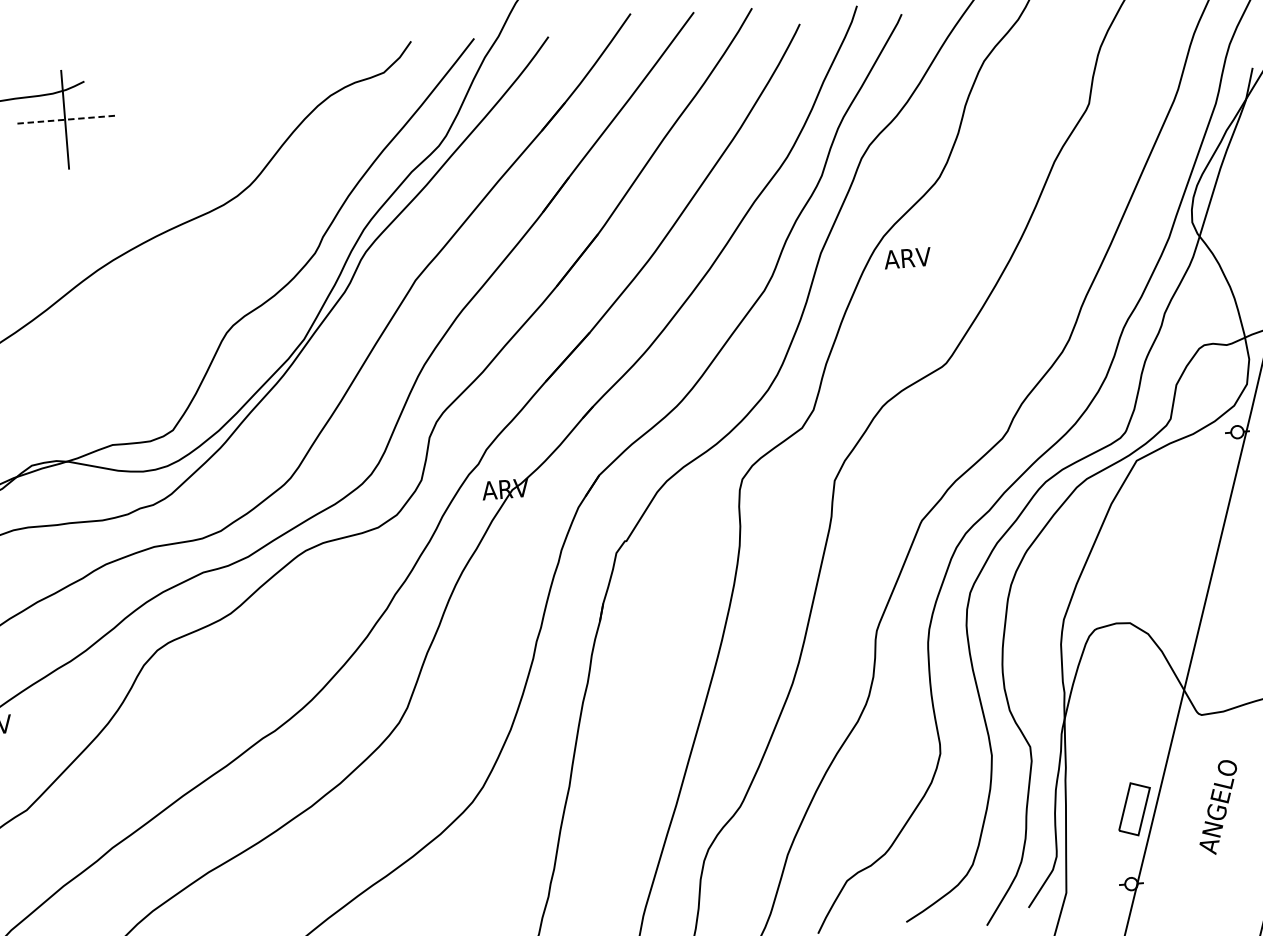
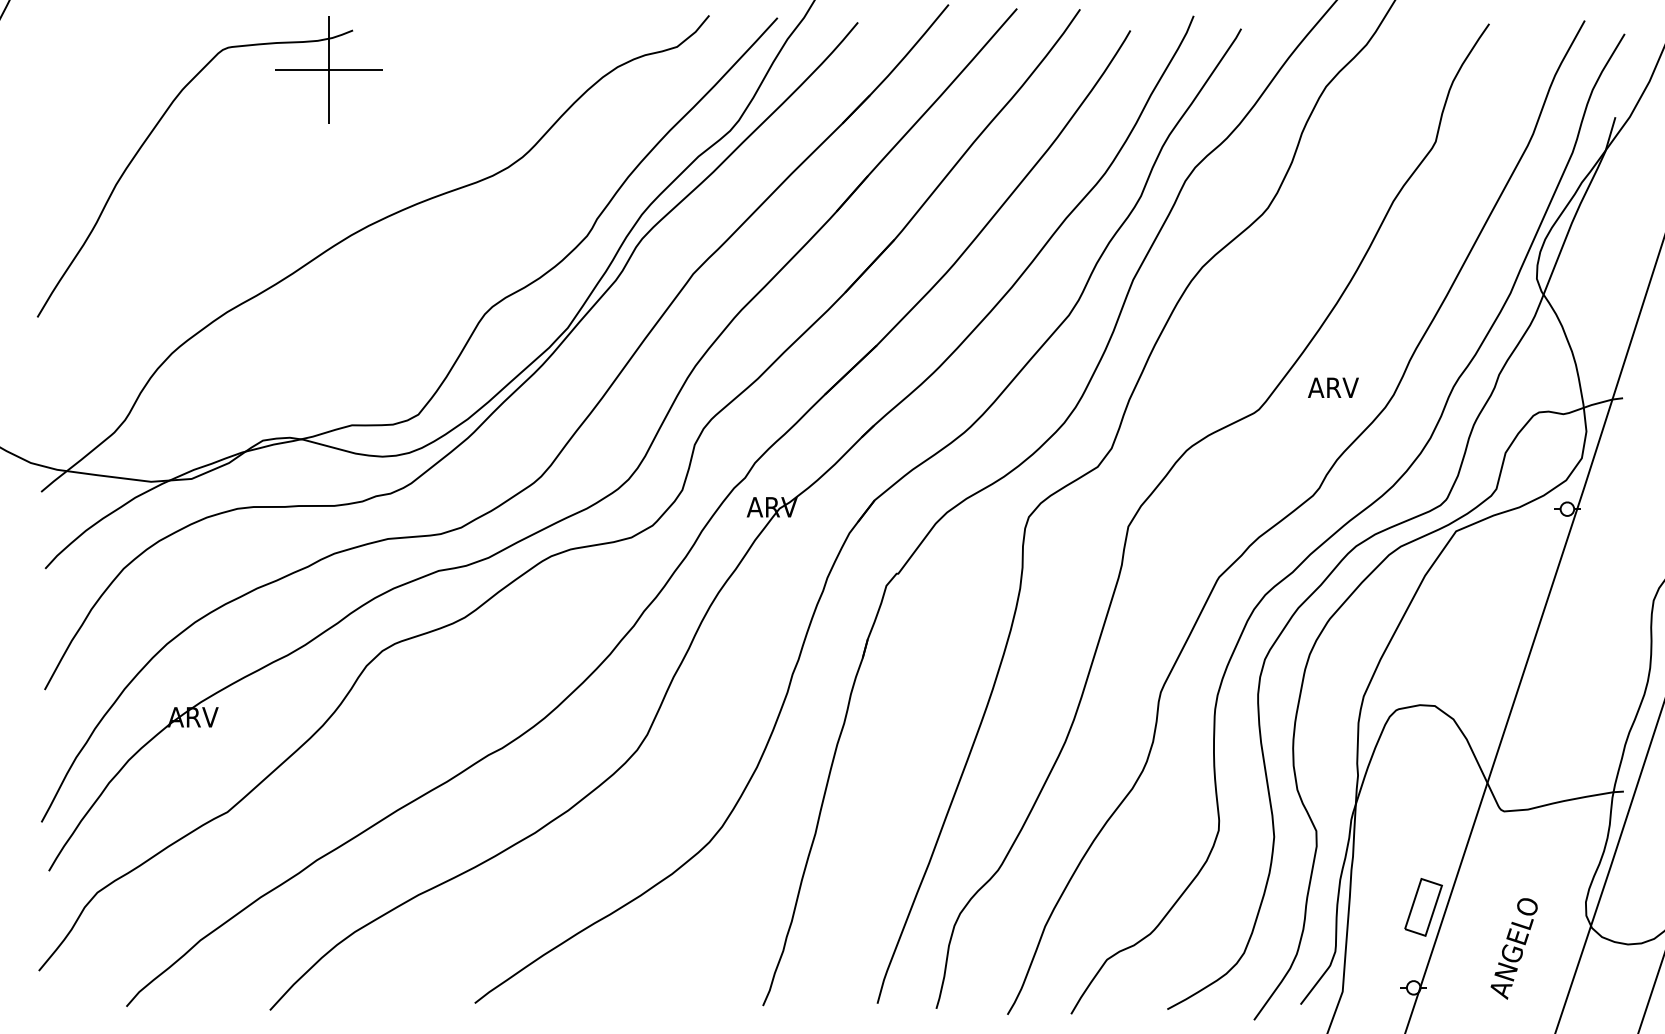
line: (64, 120) -> (328, 70), dashed -> solid
text: (907, 258) -> (1333, 387), moved
text: (1217, 807) -> (1513, 948), moved

